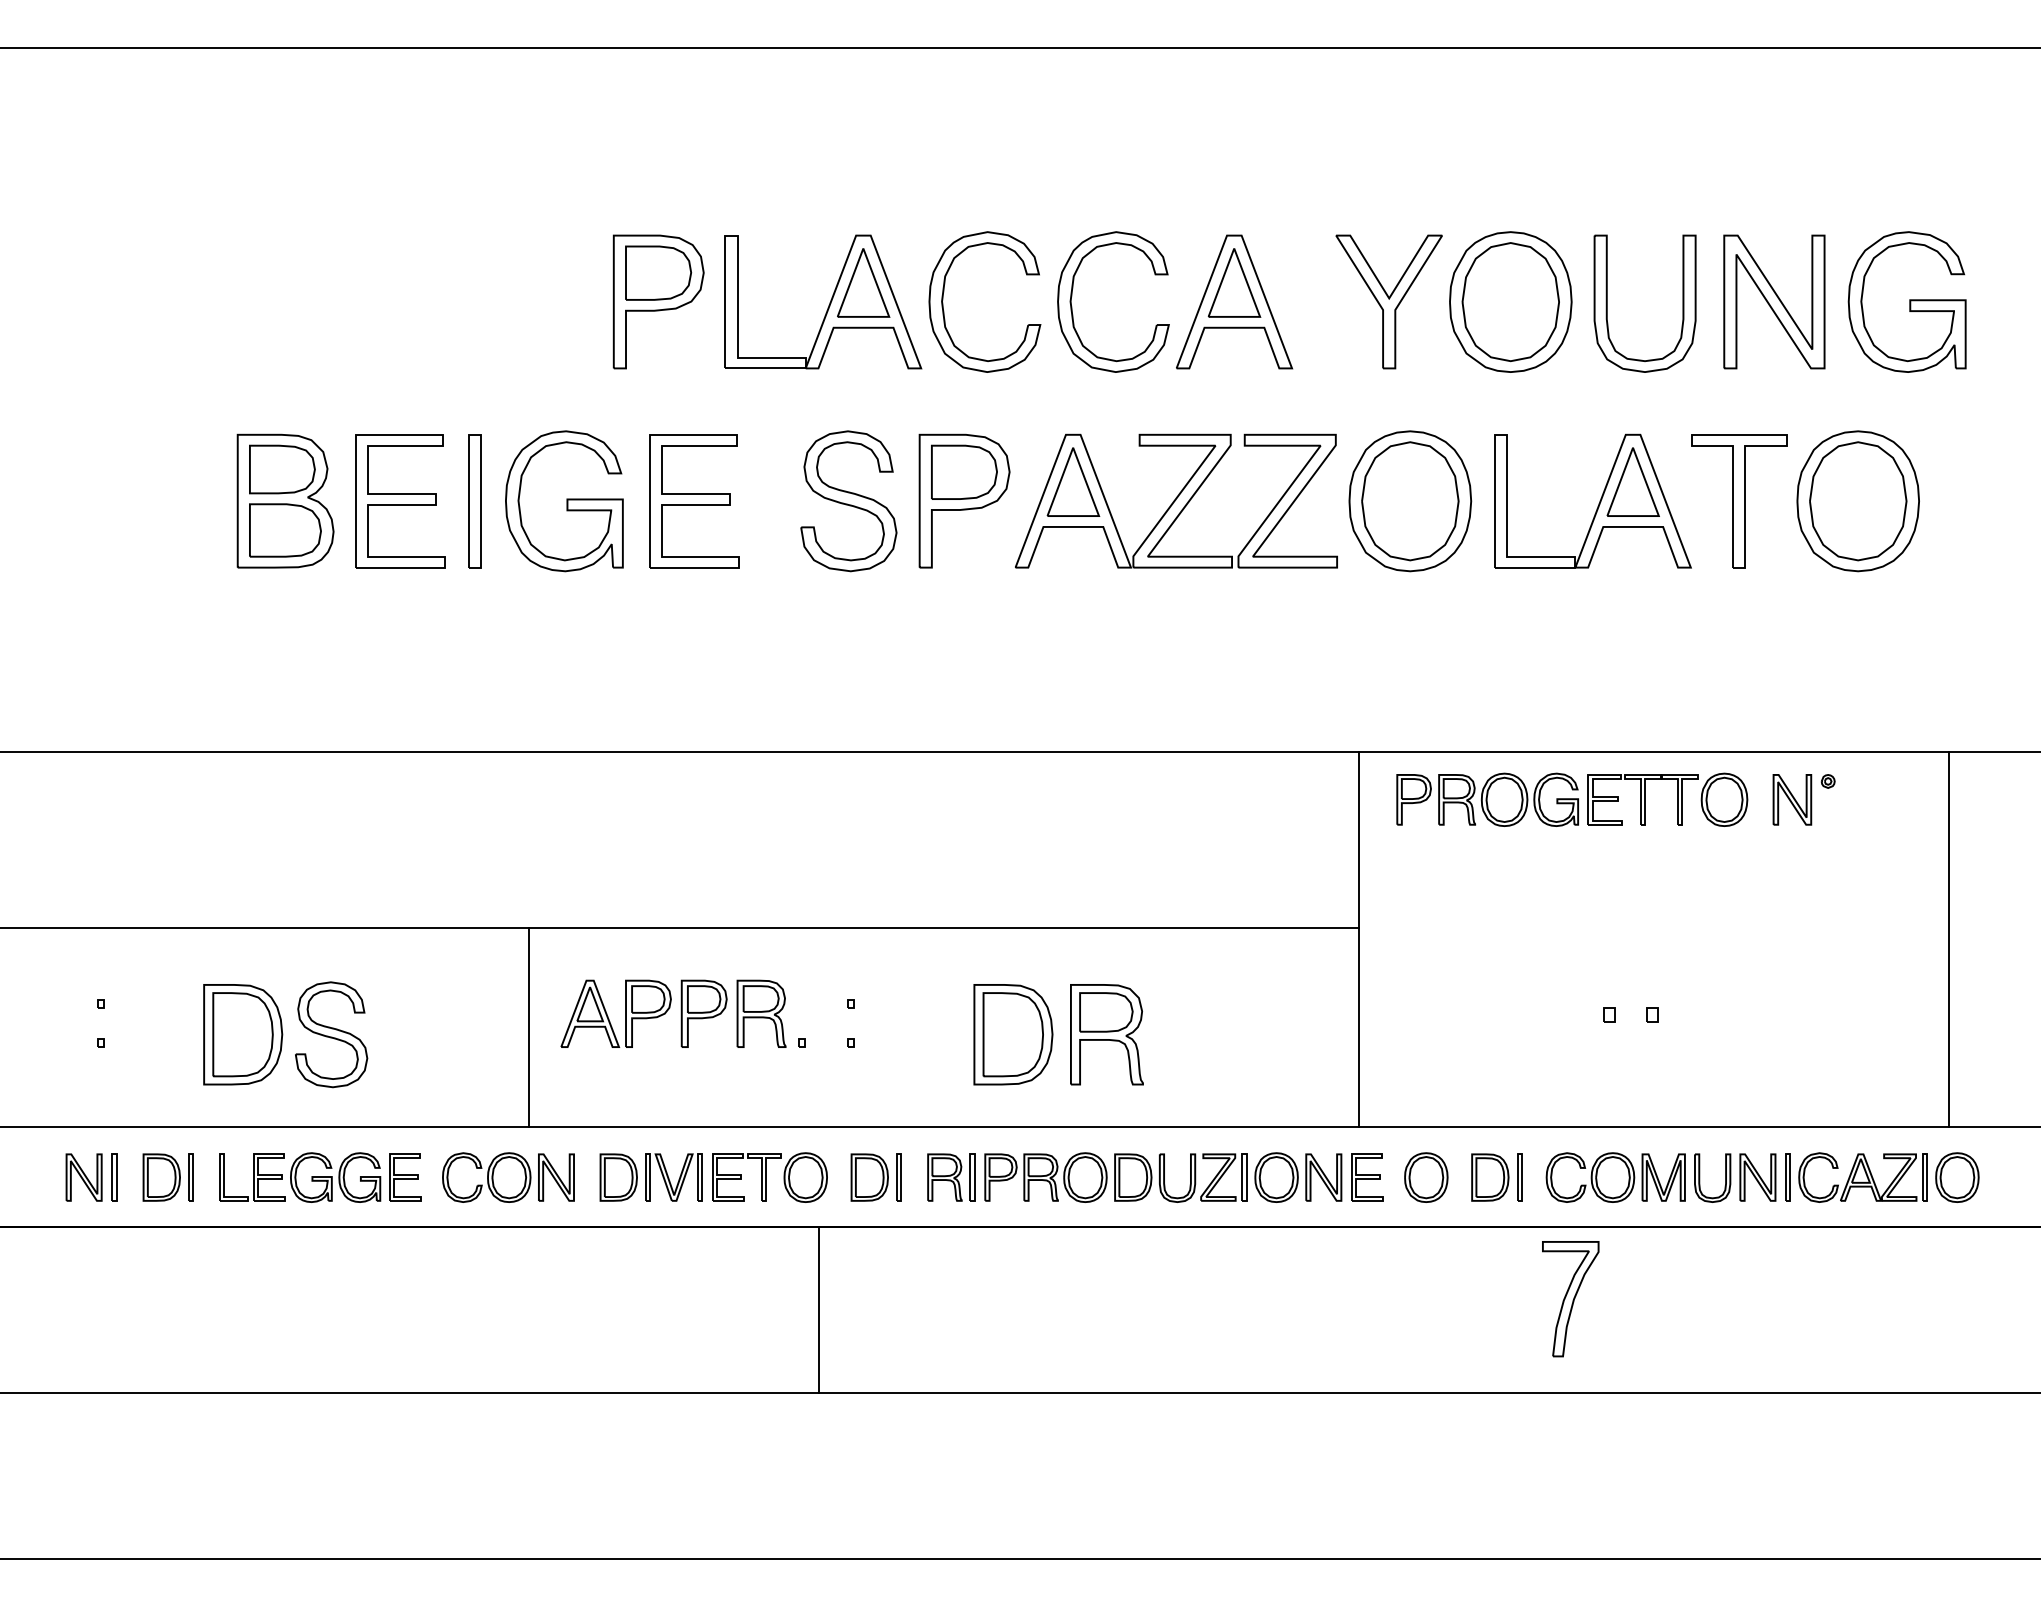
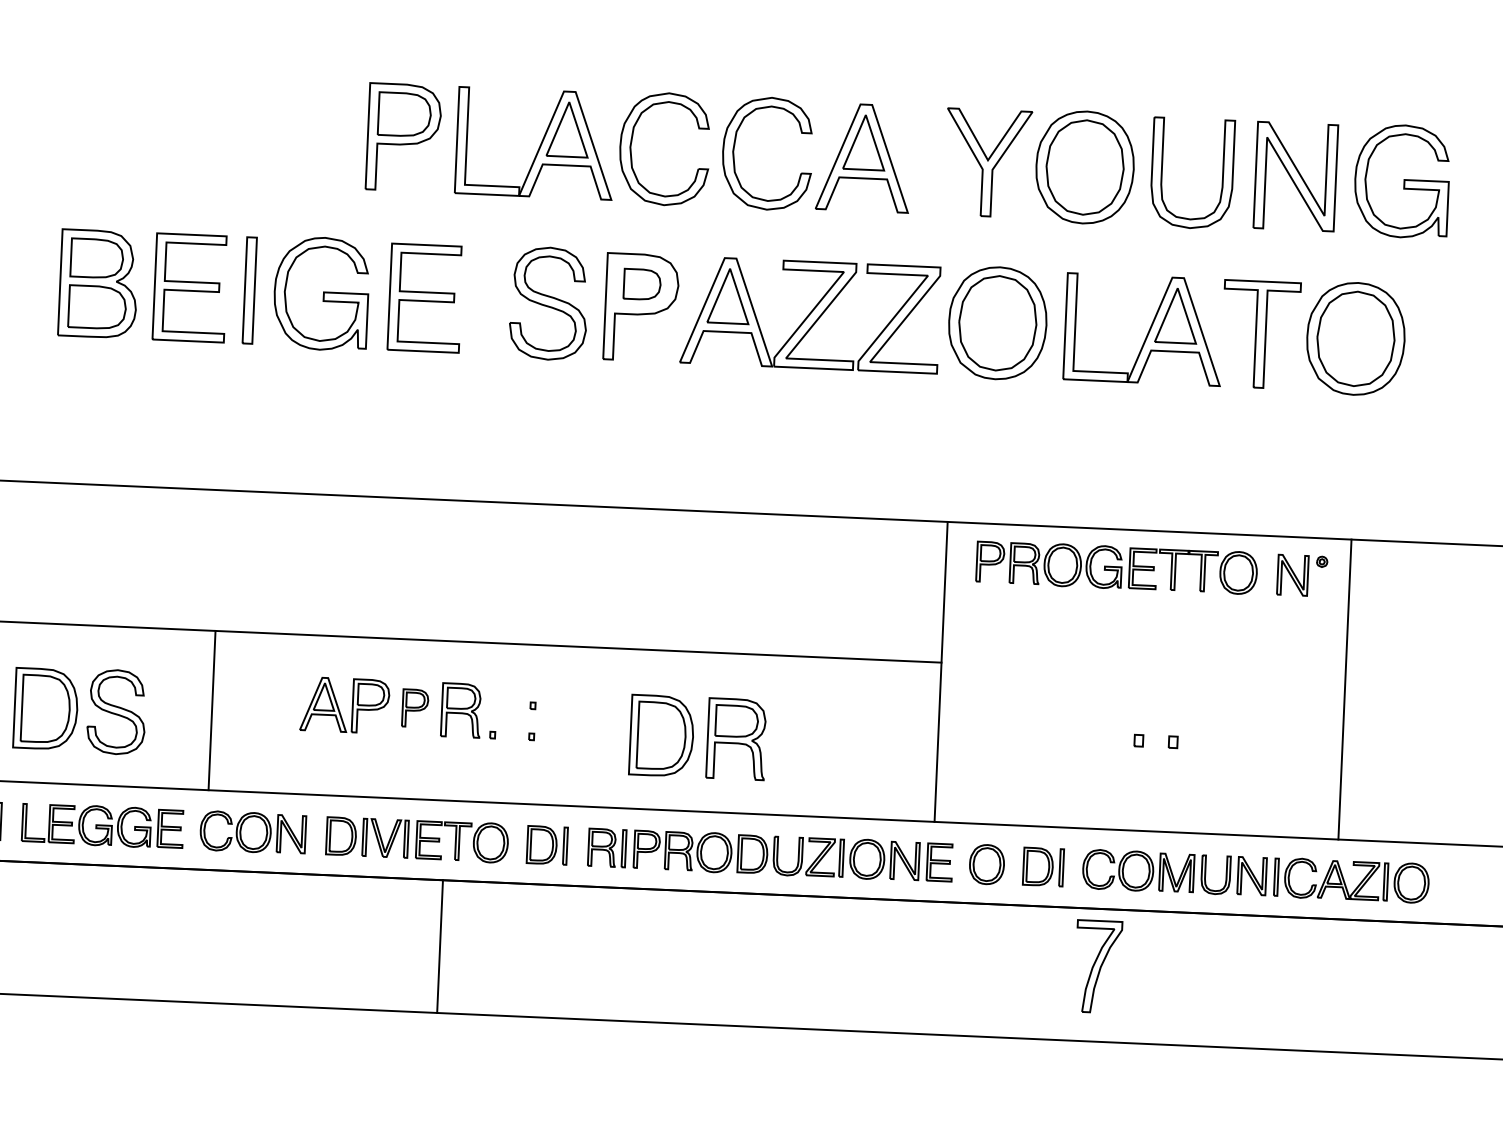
part: (964, 471) -> (642, 283), size x0.7
line: (1948, 939) -> (1344, 689), moved
part: (703, 1013) -> (414, 708), size x0.7
line: (528, 1027) -> (212, 710), moved
line: (819, 1309) -> (440, 946), moved

